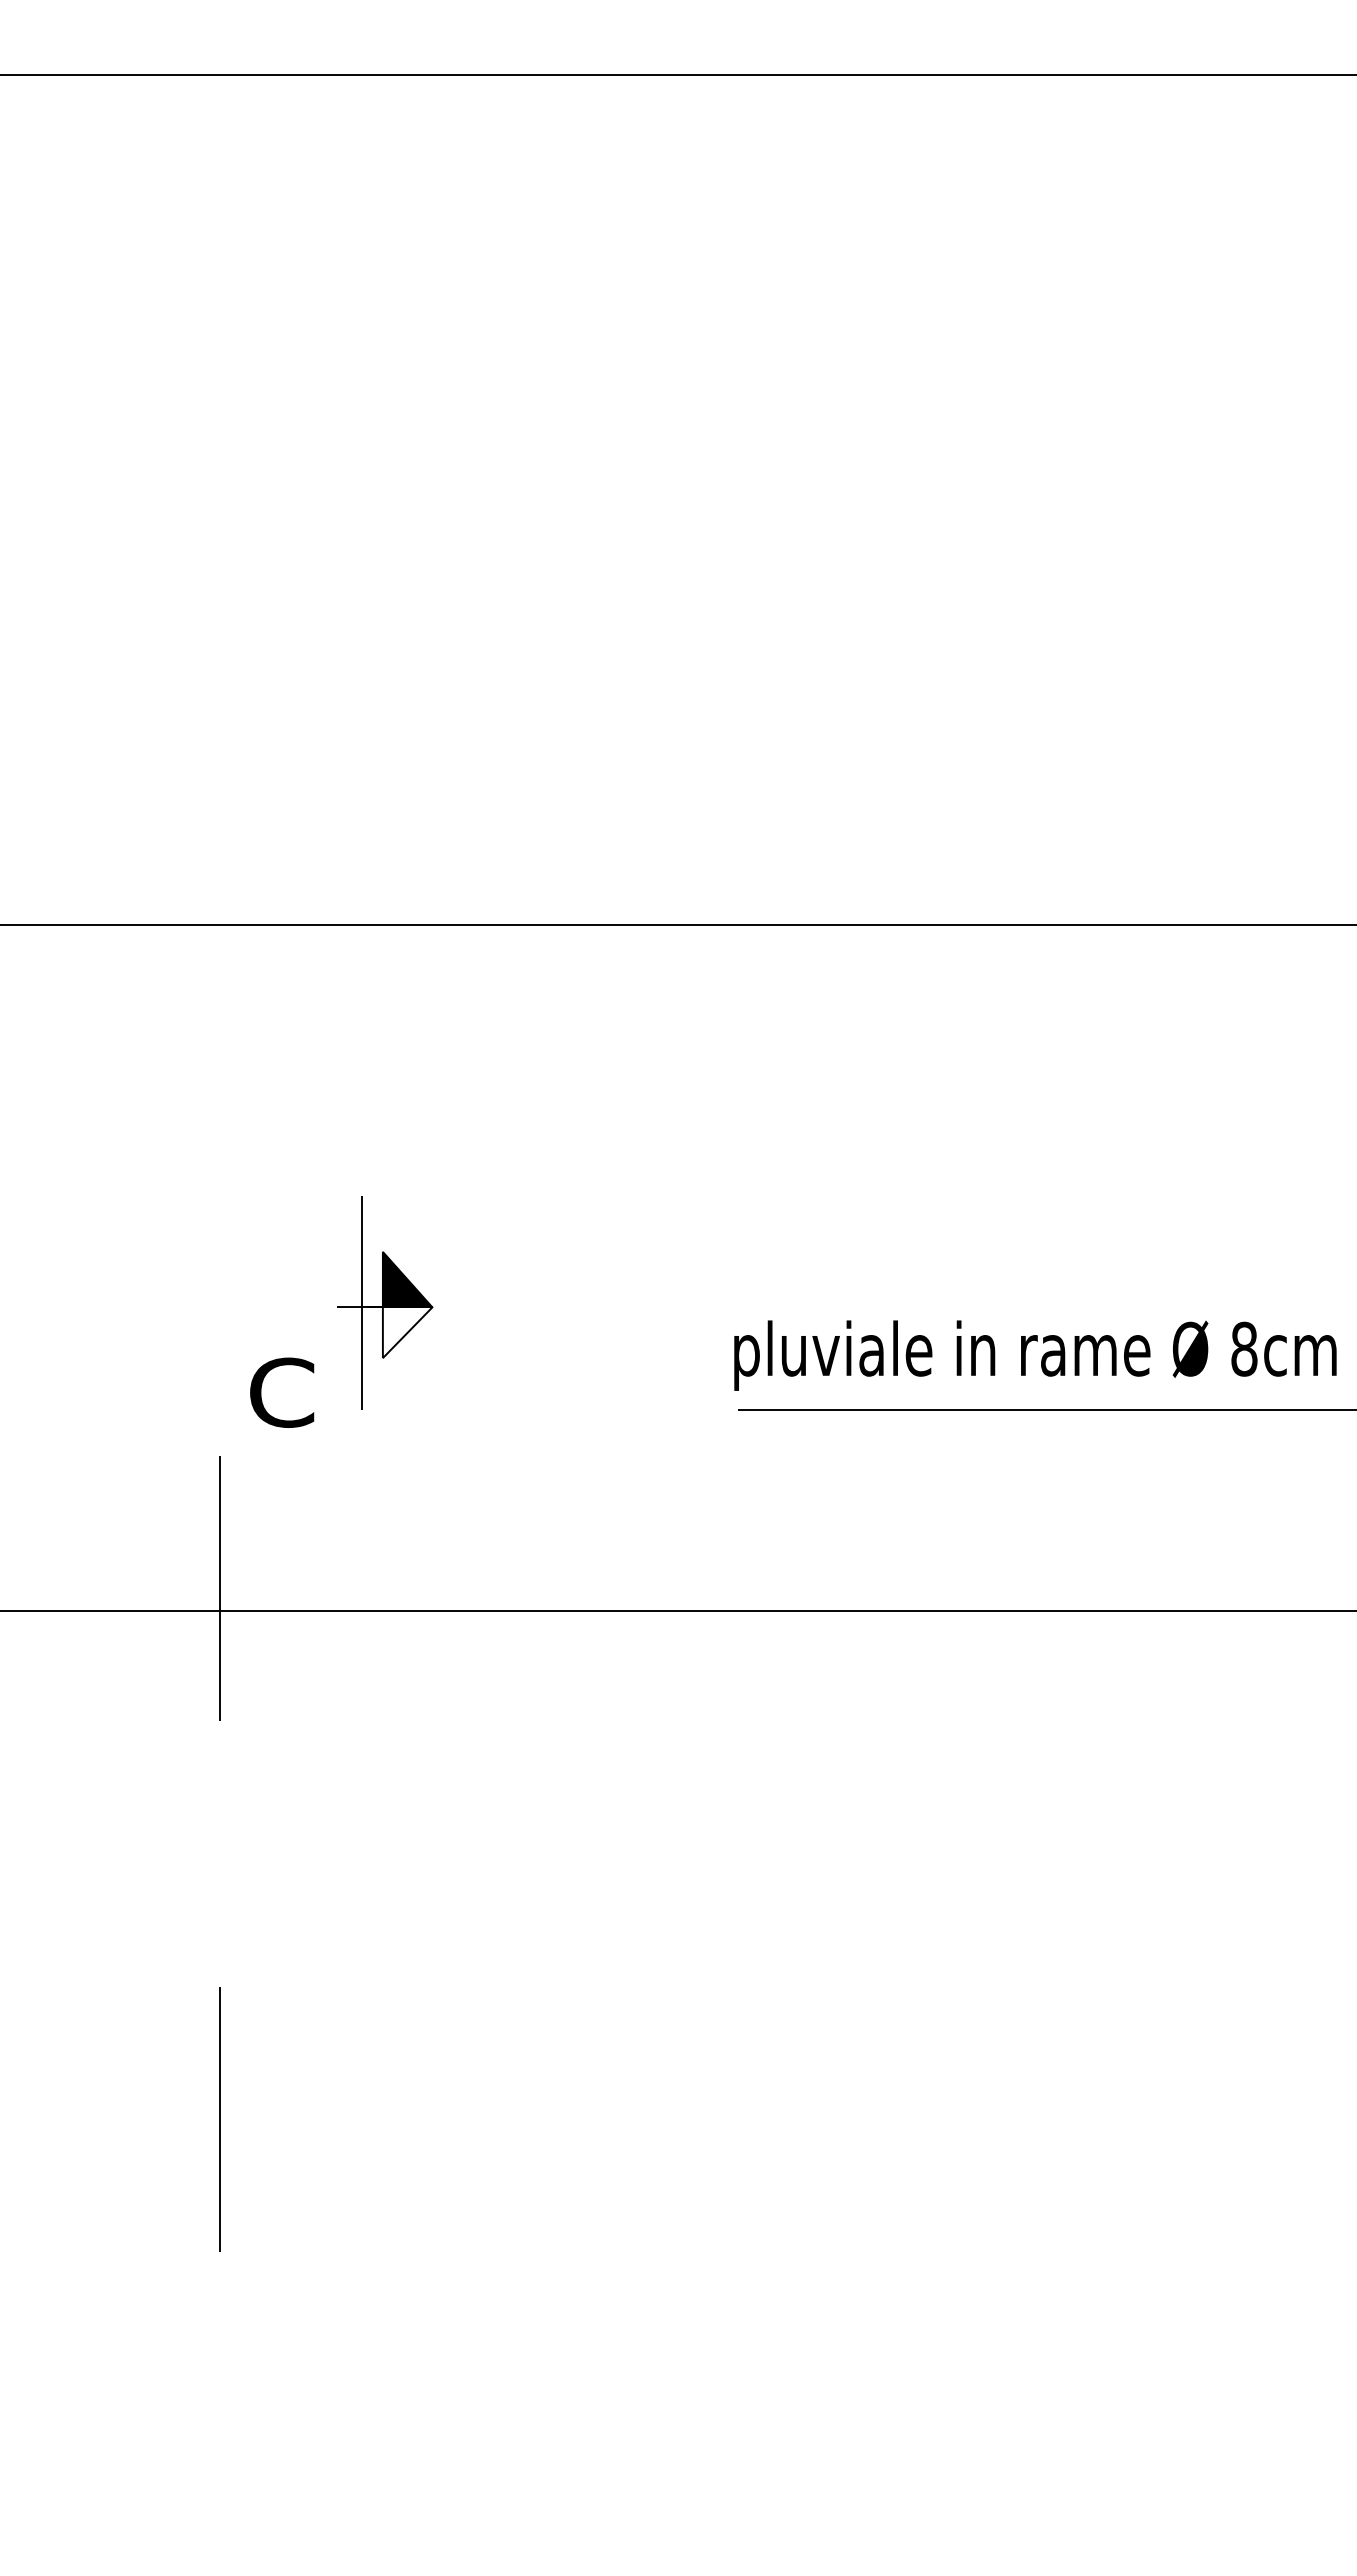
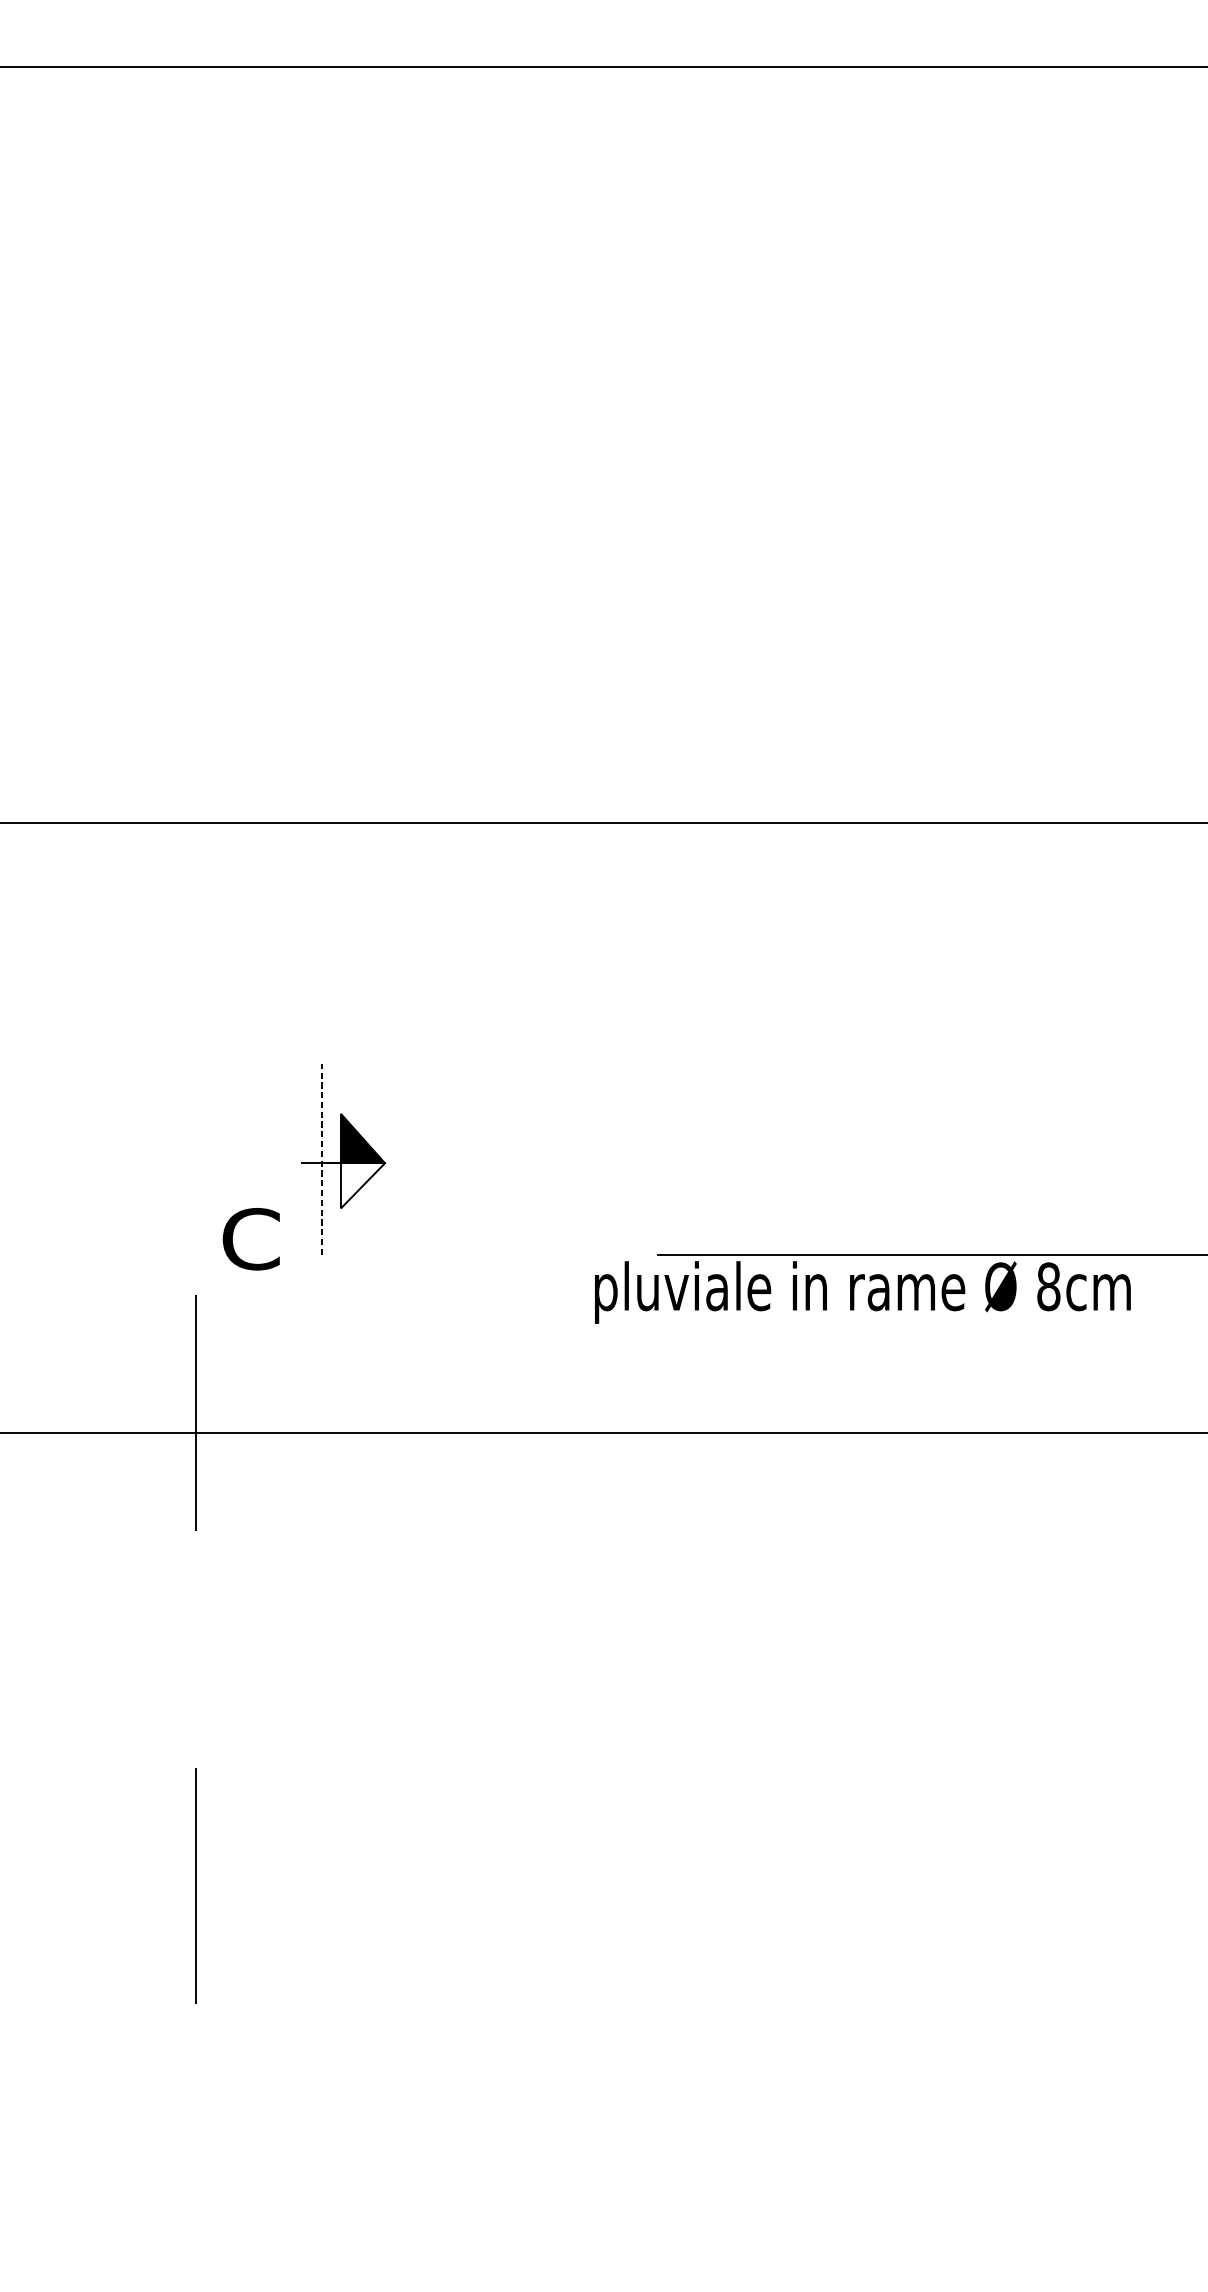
line: (361, 1302) -> (321, 1158), solid -> dashed
text: (1035, 1355) -> (862, 1292), moved

